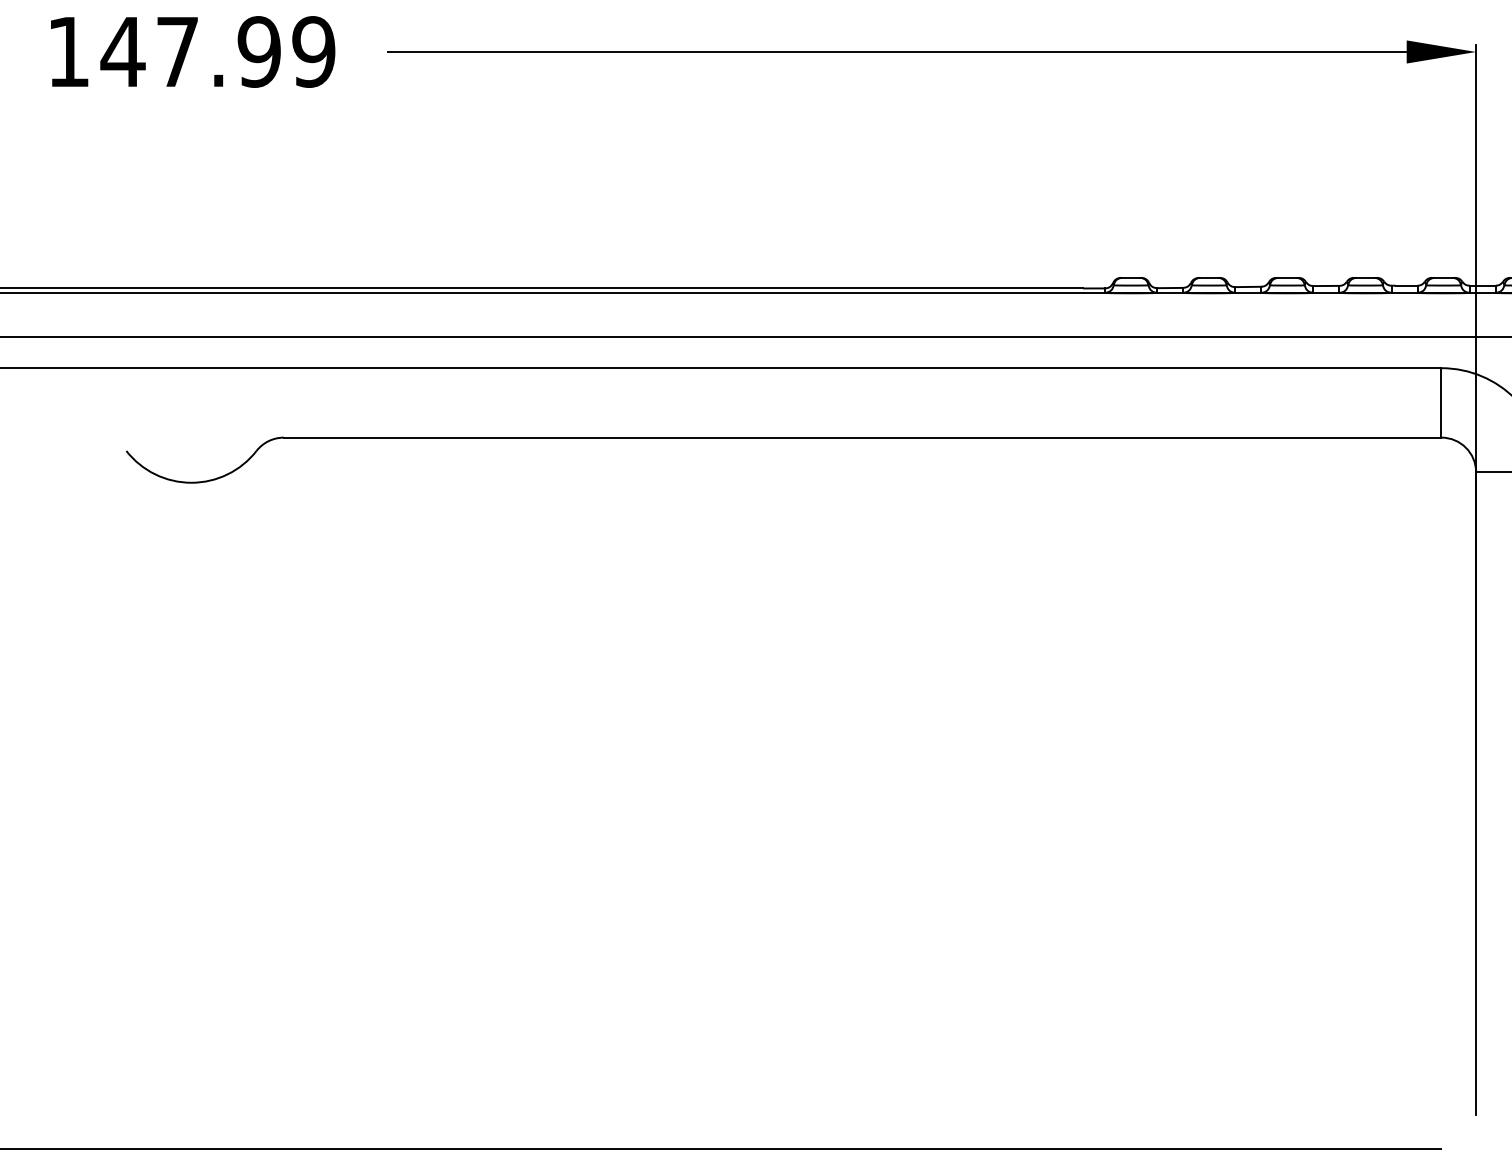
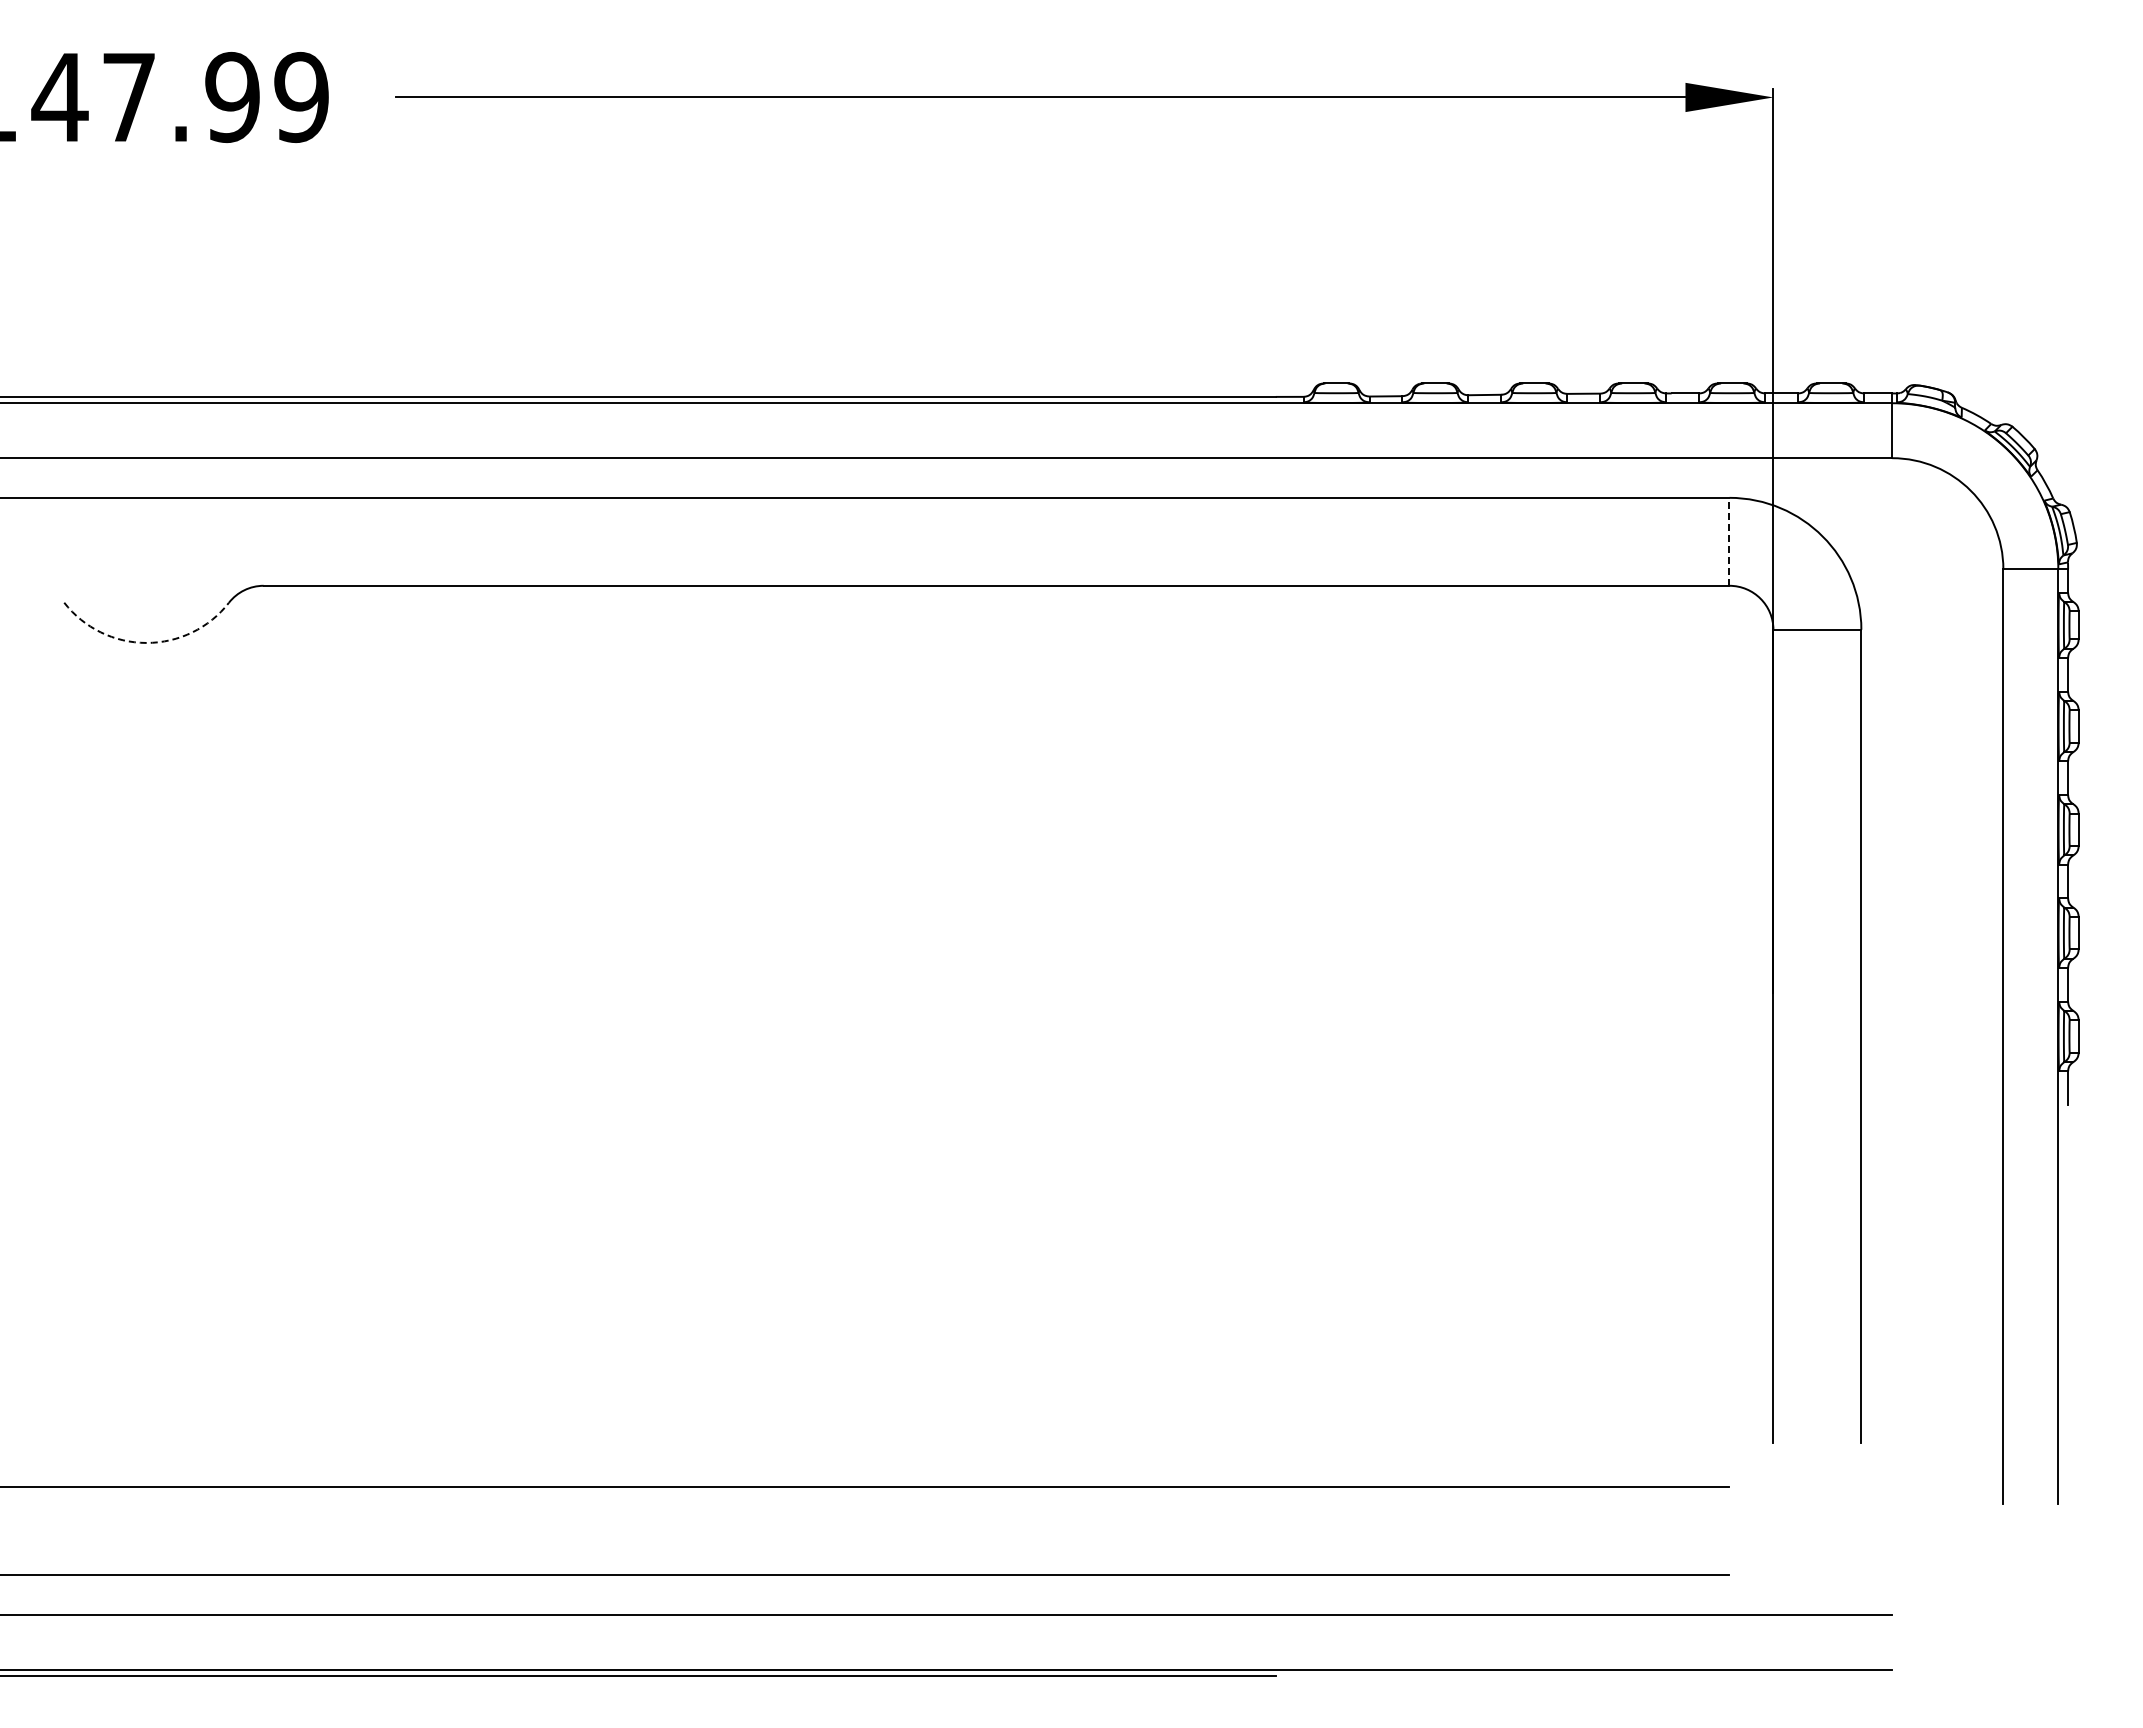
line: (1441, 402) -> (1729, 541), solid -> dashed
arc: (191, 482) -> (146, 642), solid -> dashed

